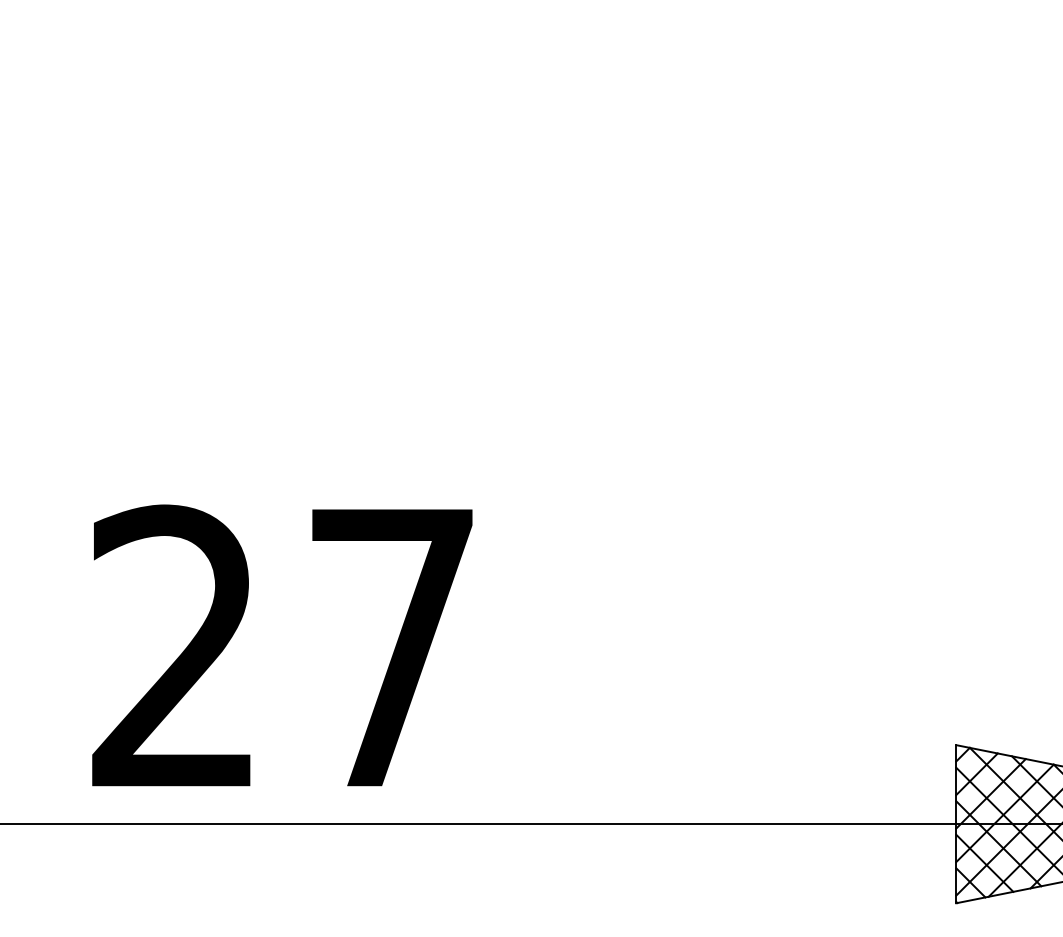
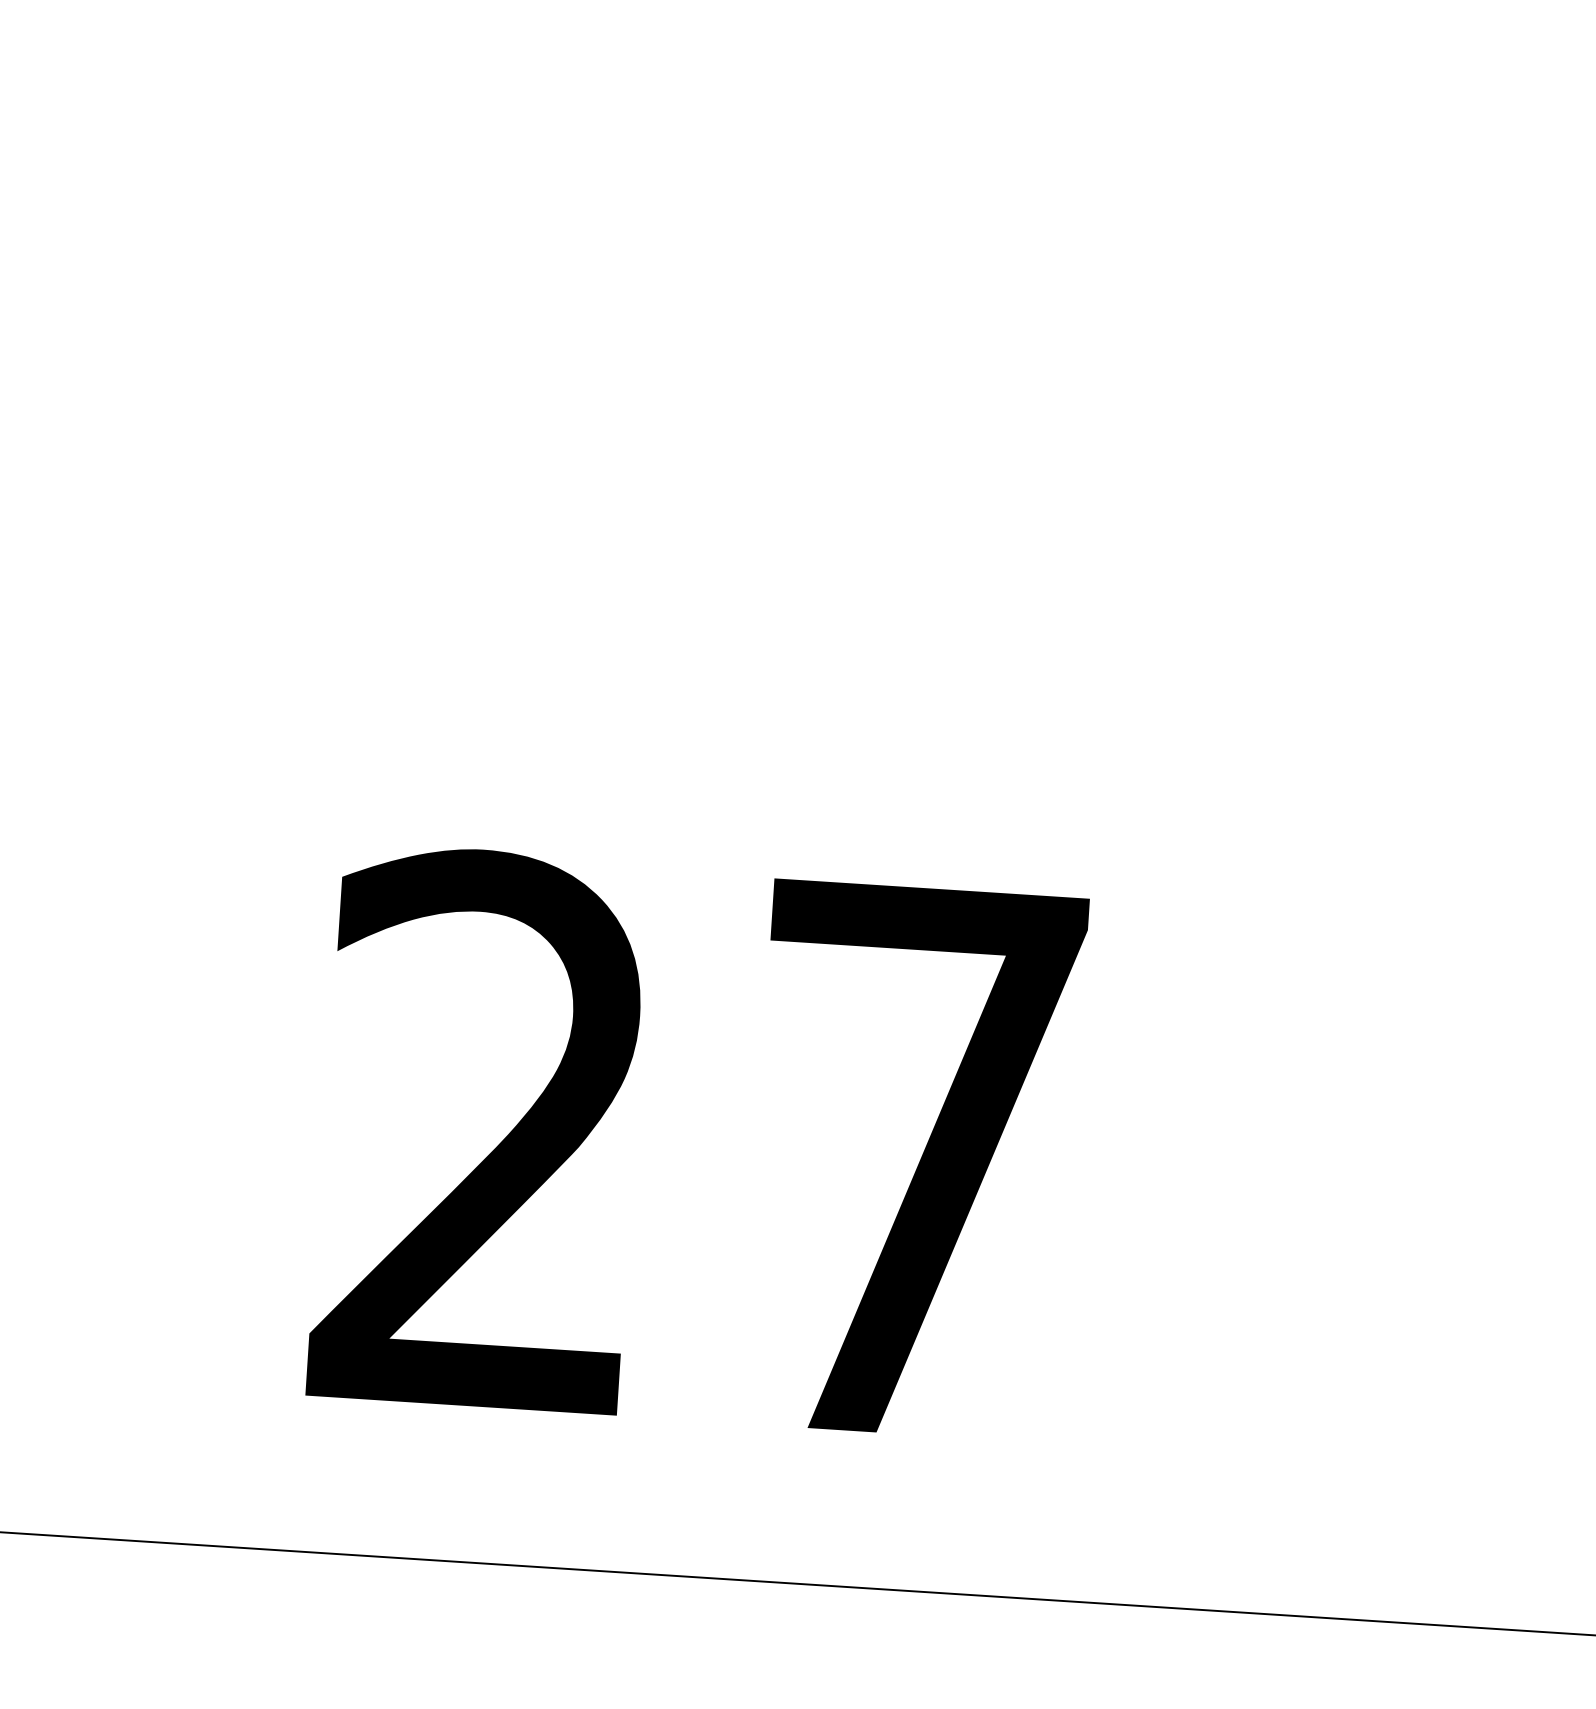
text: (282, 645) -> (698, 1142), moved

